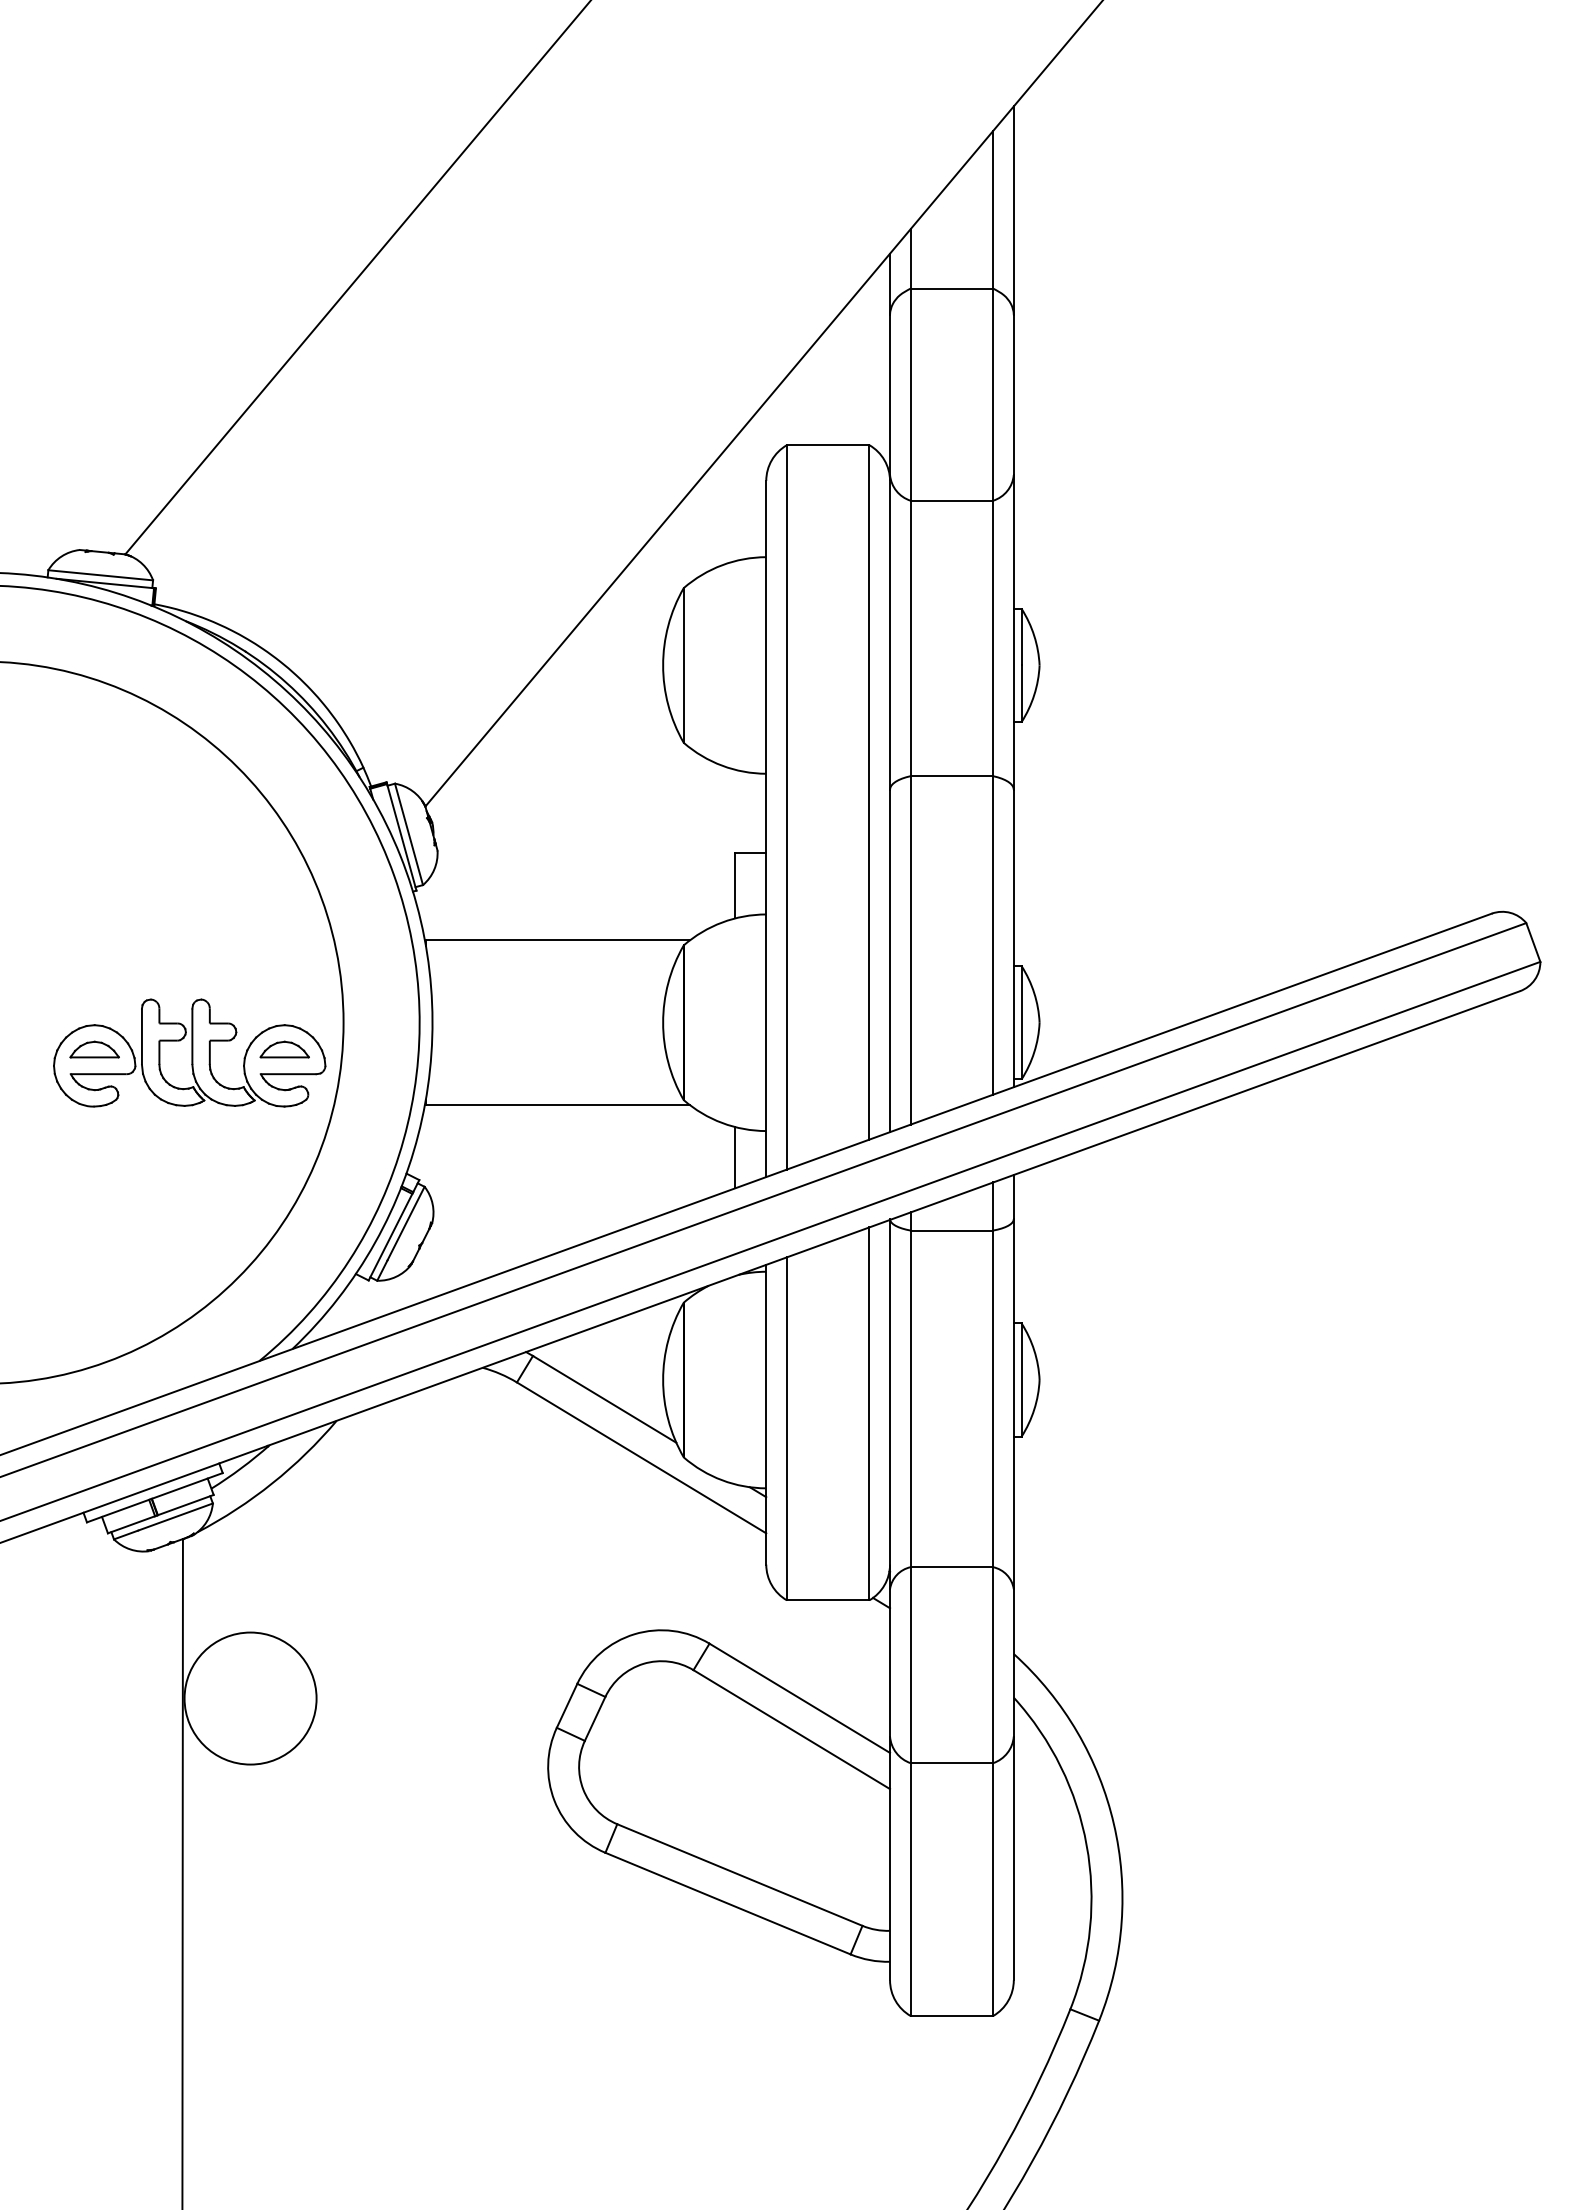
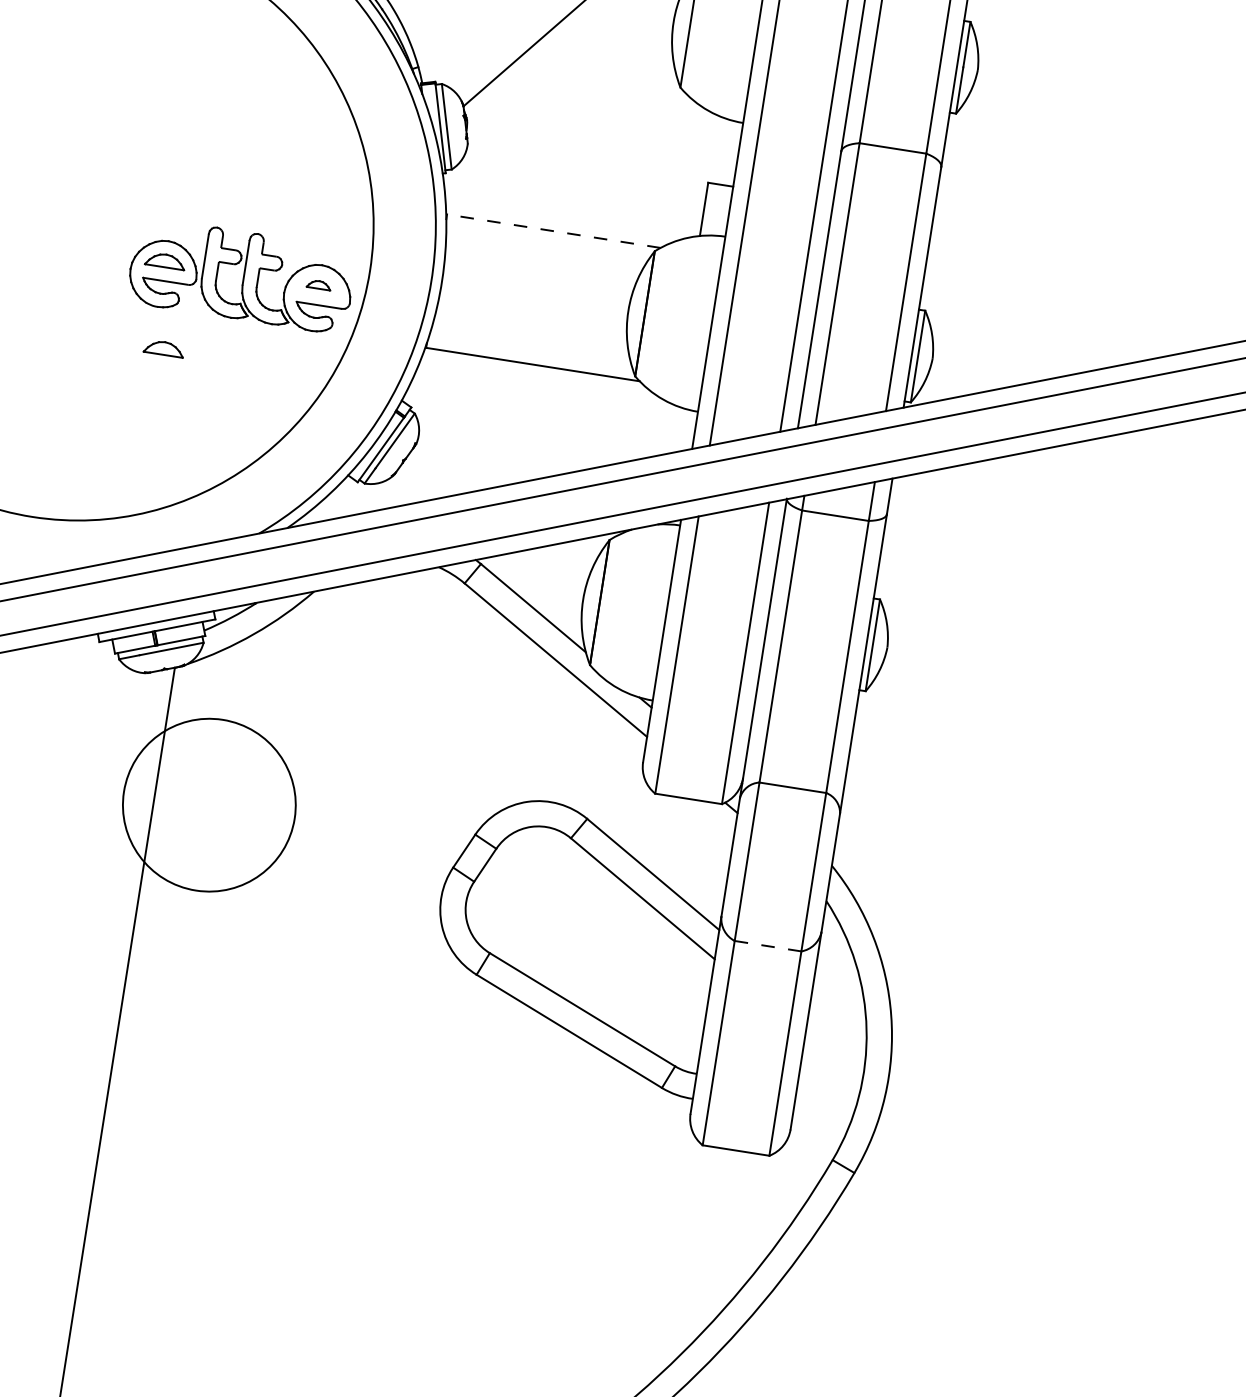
line: (557, 940) -> (553, 231), solid -> dashed
part: (284, 1049) -> (318, 284), size x0.6
part: (109, 1155) -> (164, 348), added
line: (735, 1157) -> (669, 429), removed
circle: (250, 1698) -> (209, 805), size x1.6
line: (952, 1763) -> (768, 946), solid -> dashed

